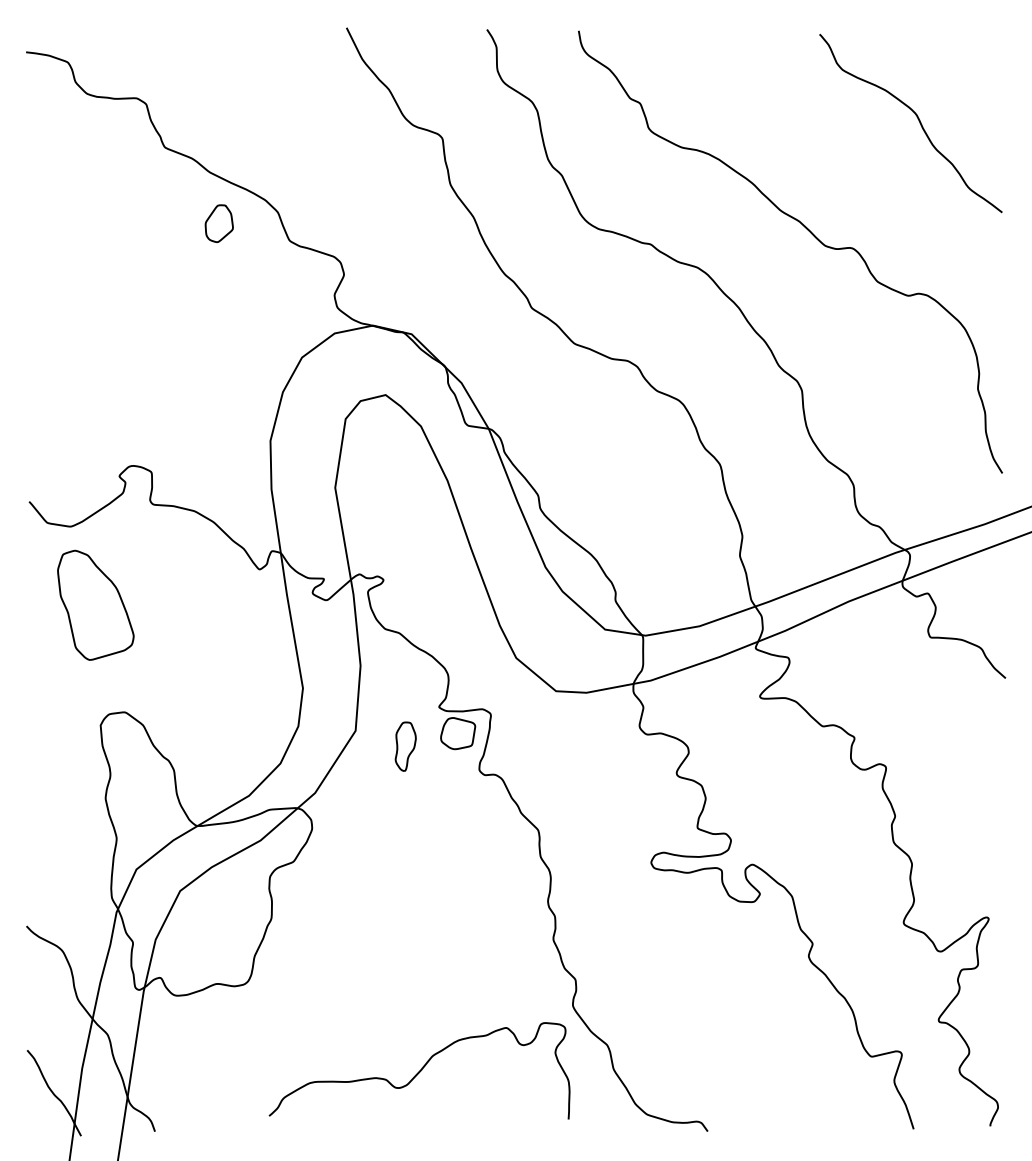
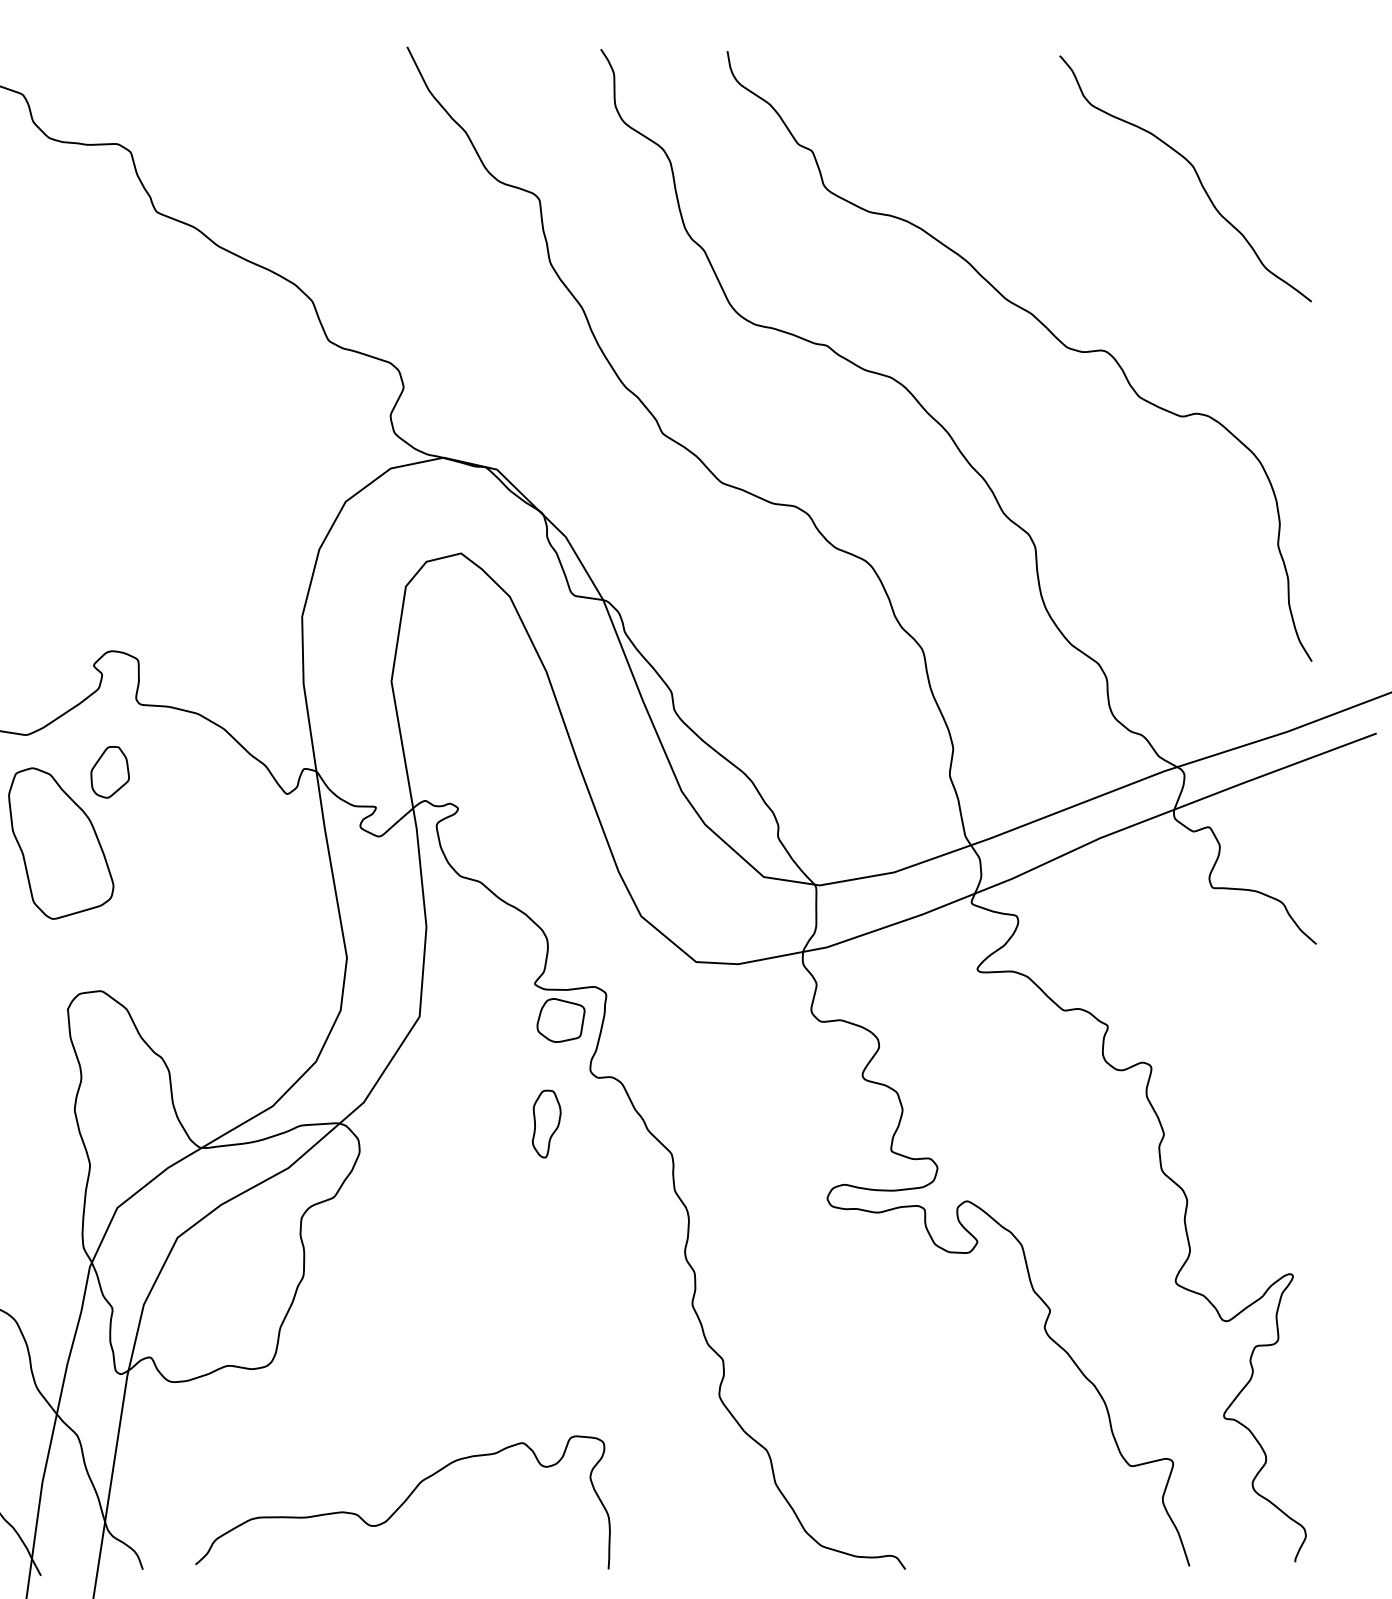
part: (218, 223) -> (109, 772), moved
part: (405, 746) -> (546, 1123), moved
curve: (419, 1070) -> (402, 1501), moved

